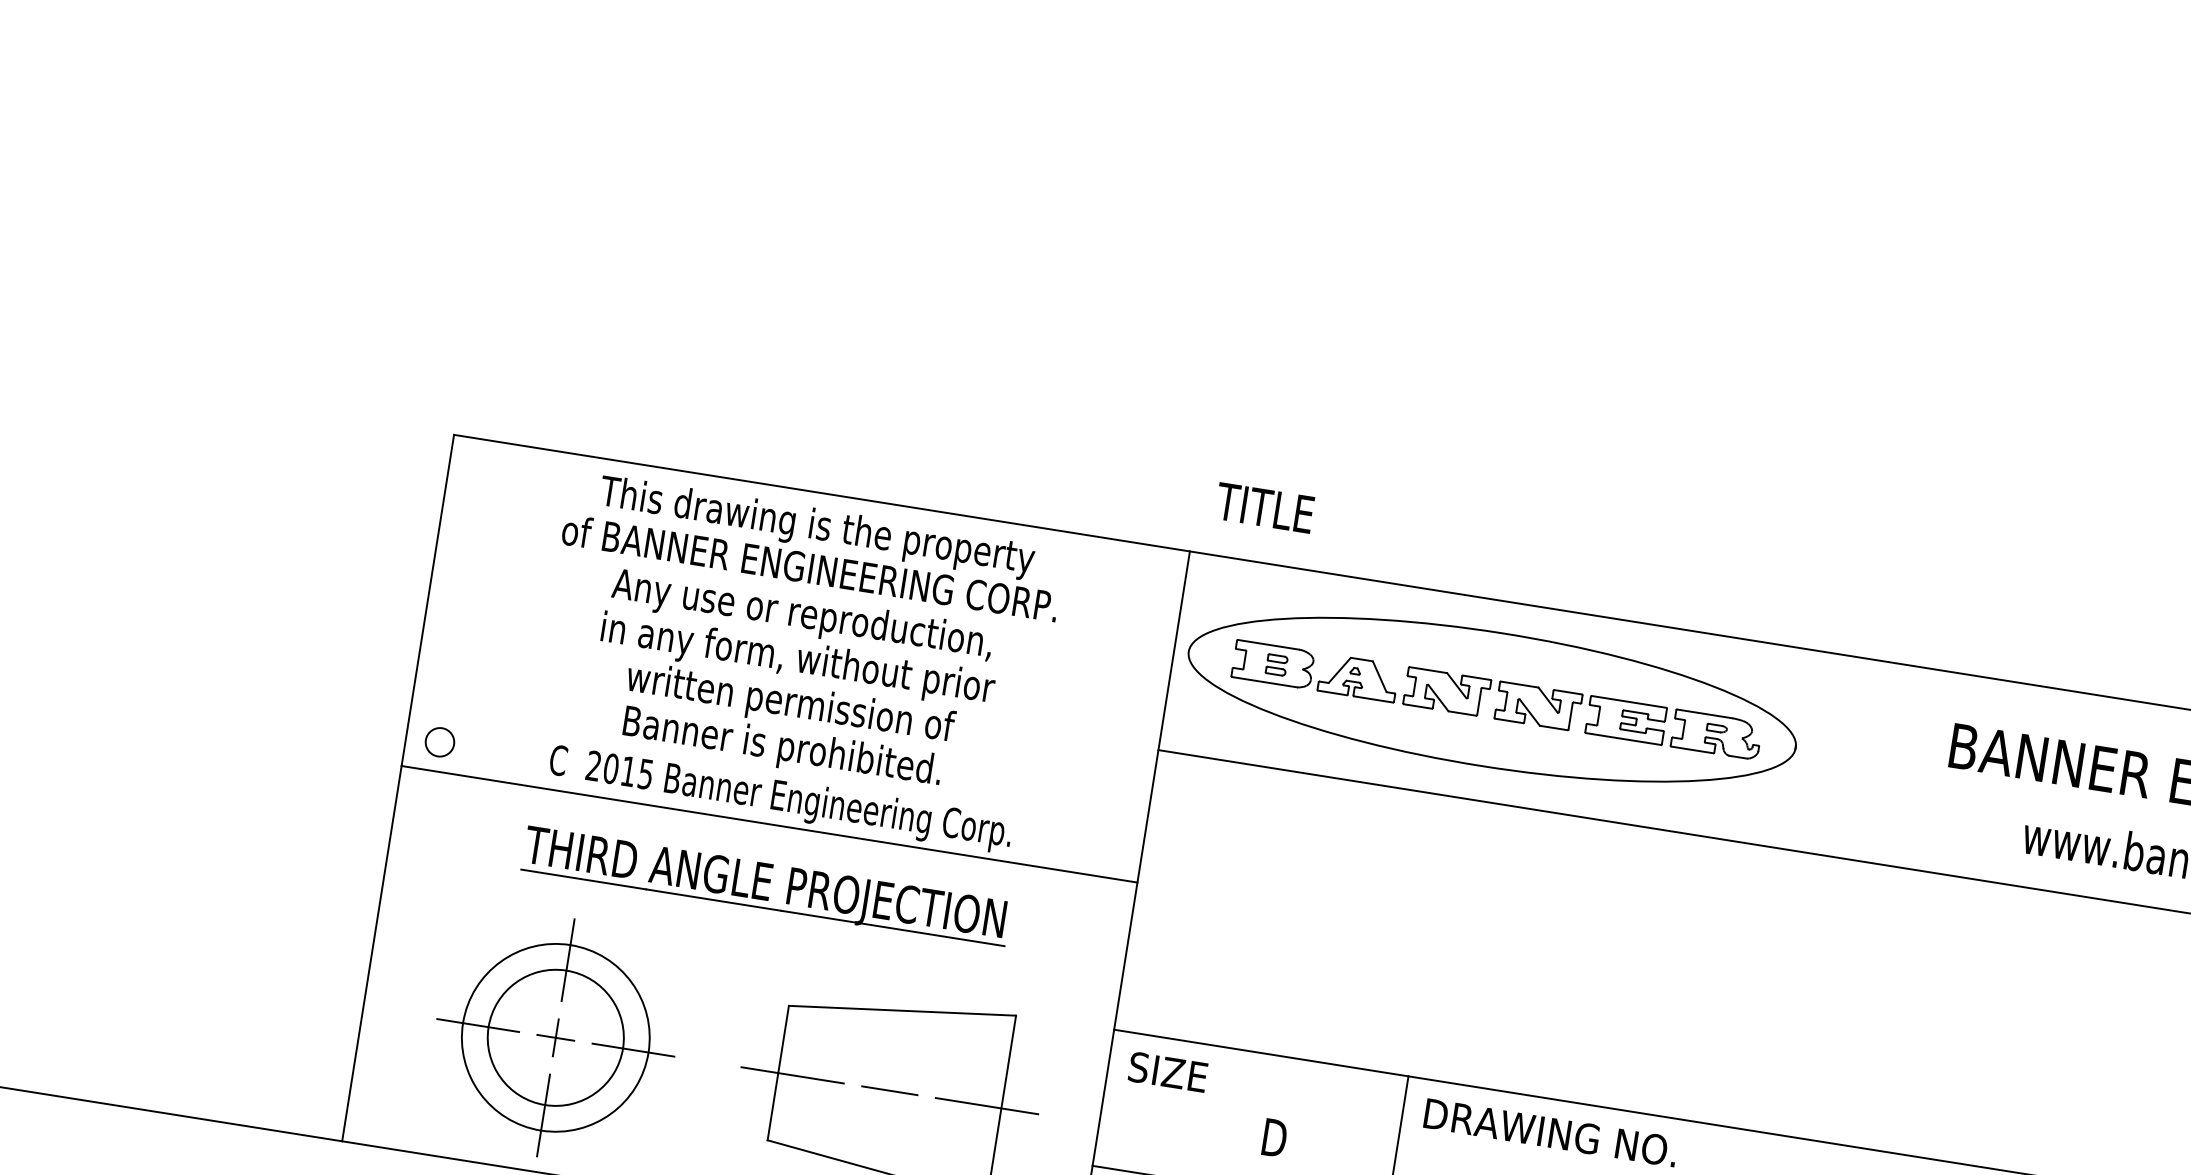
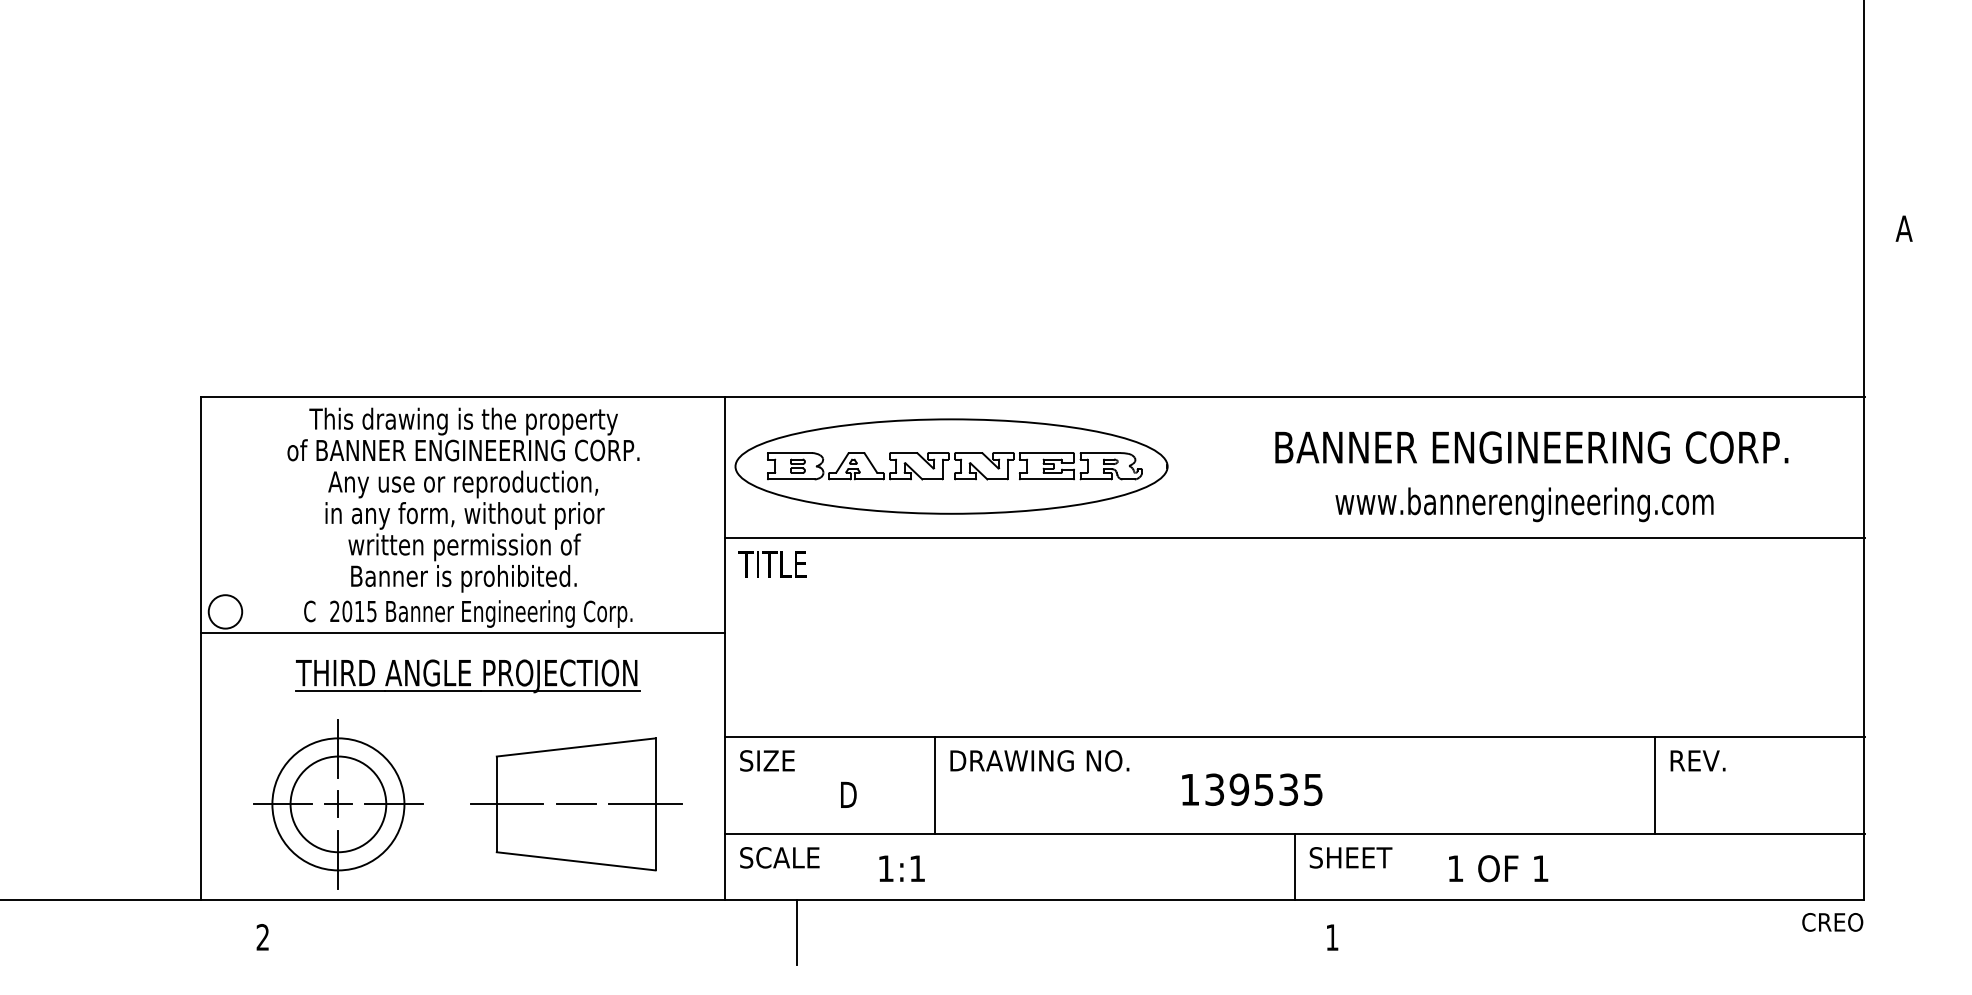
text: (1264, 508) -> (772, 564), moved
circle: (440, 741) -> (225, 611), size x1.67

